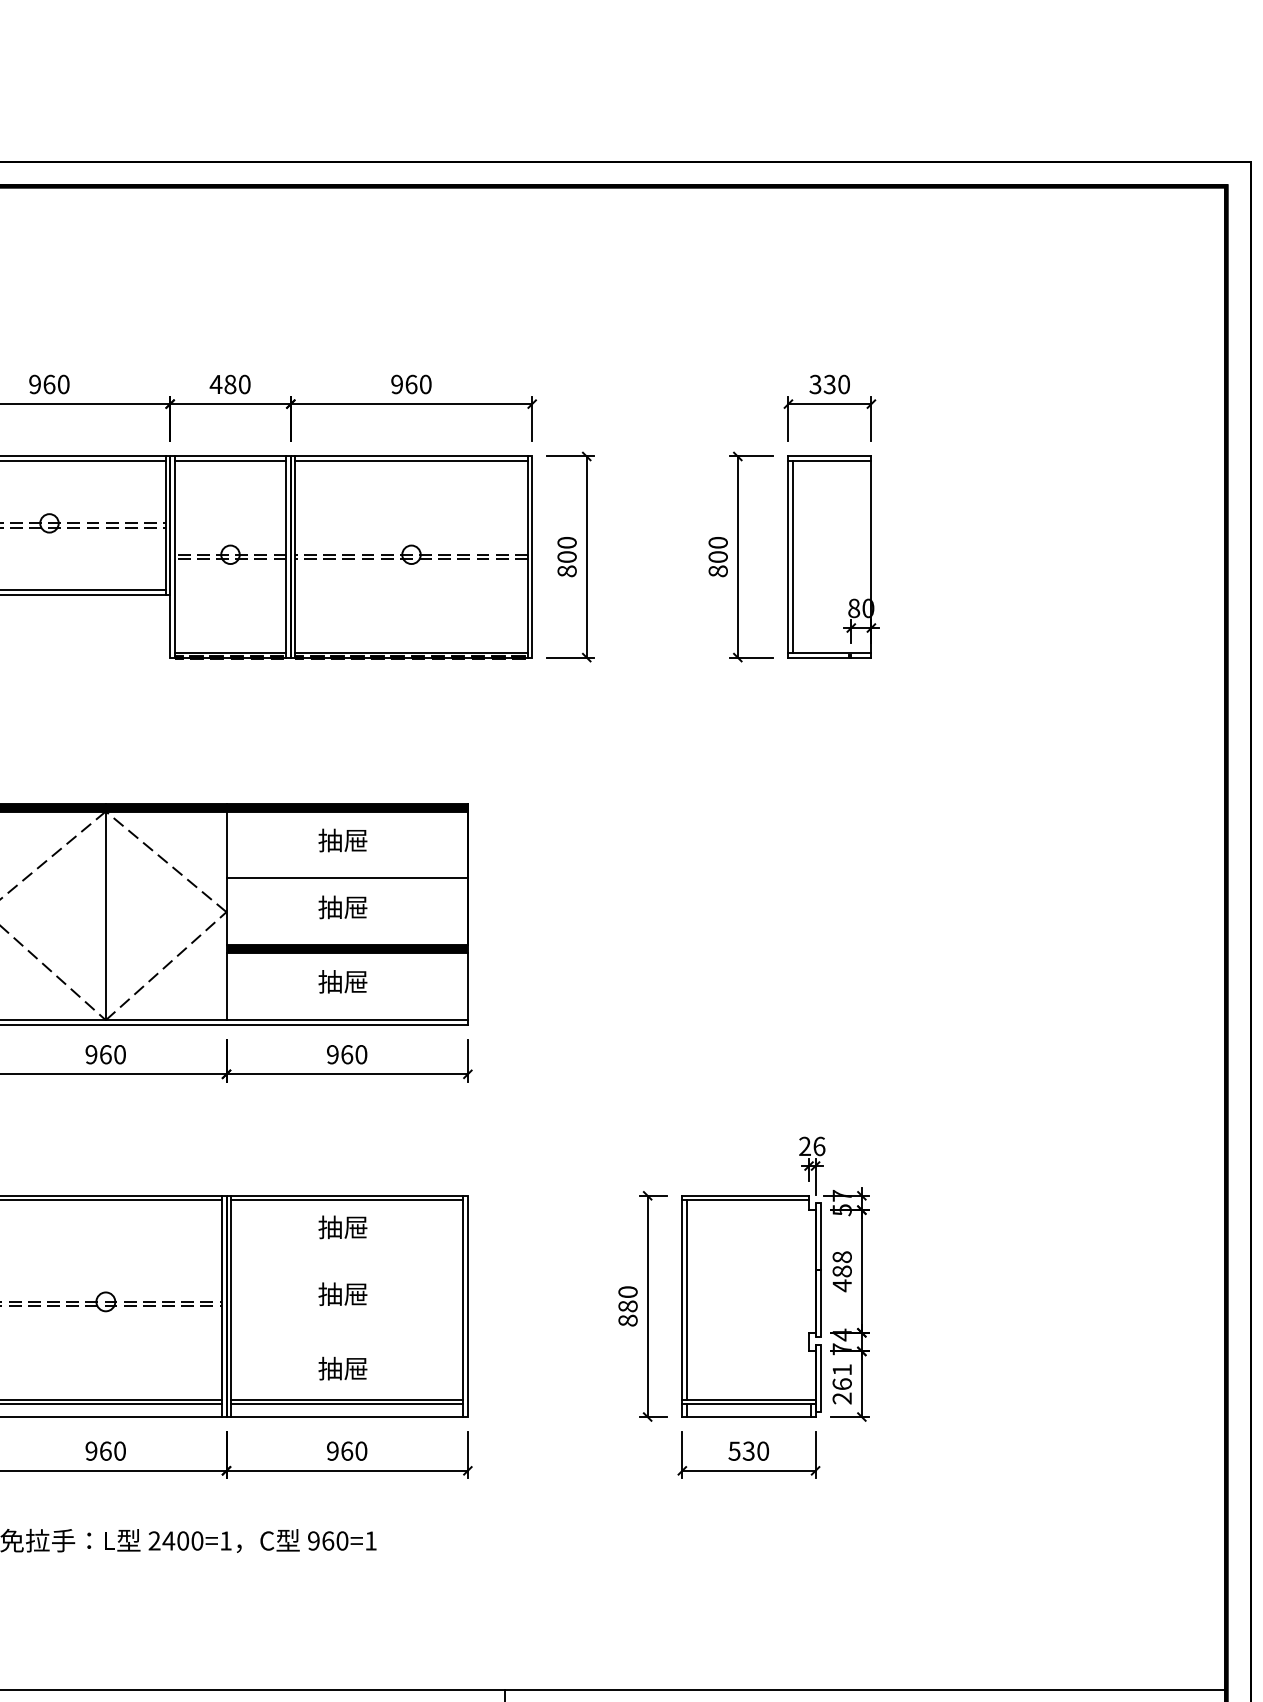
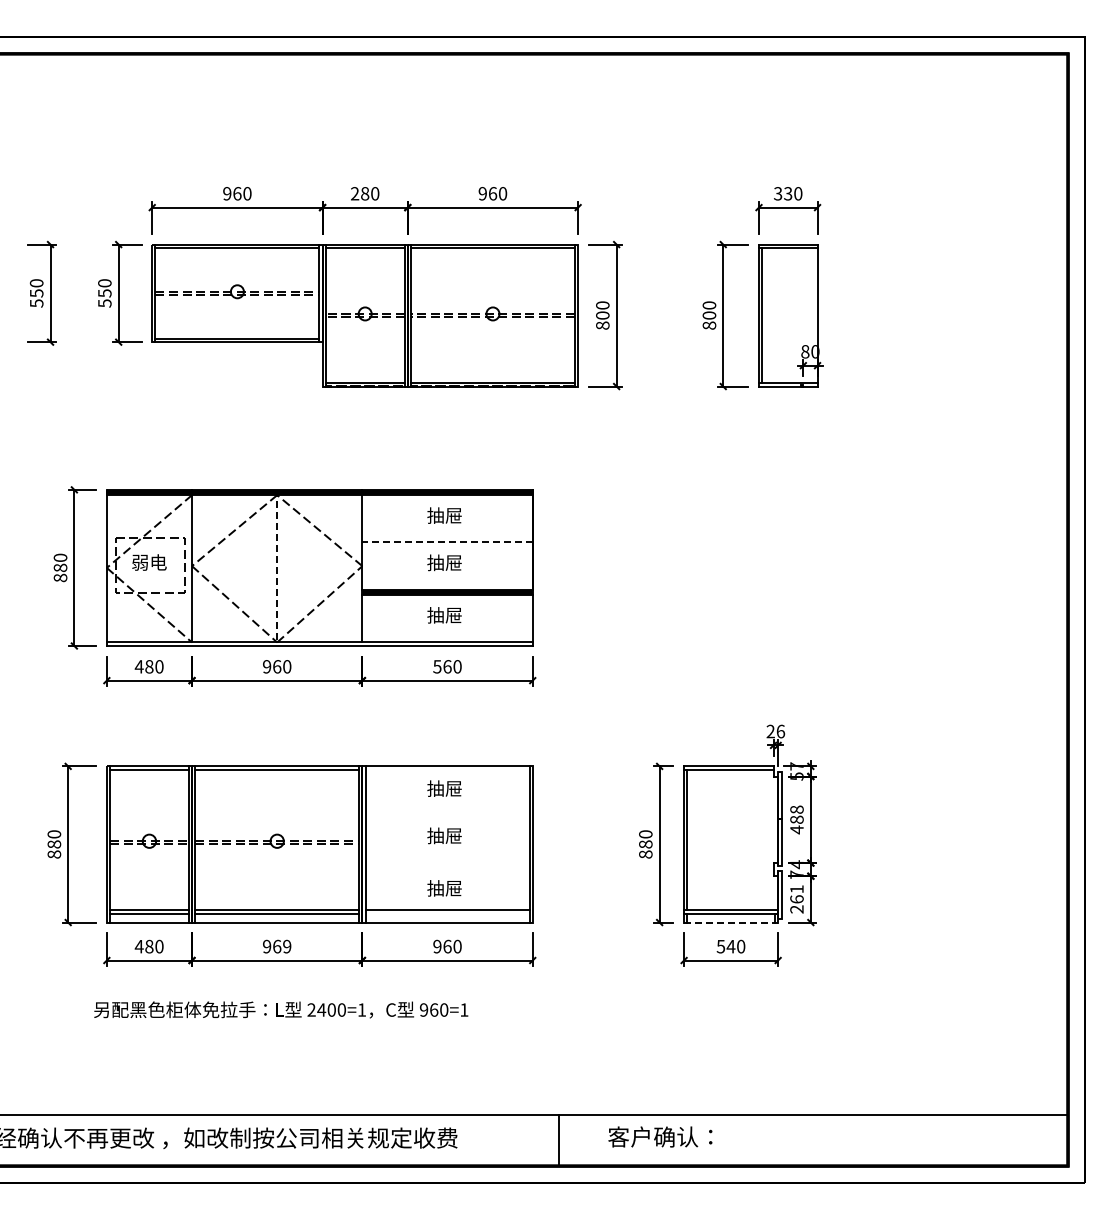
text: (215, 384) -> (354, 193), 480 -> 280
line: (347, 878) -> (447, 542), solid -> dashed
line: (106, 912) -> (277, 566), solid -> dashed
text: (332, 1054) -> (437, 666), 960 -> 560
line: (347, 1200) -> (447, 769), removed
line: (347, 1404) -> (447, 913), removed
line: (749, 1416) -> (731, 922), solid -> dashed
text: (120, 1450) -> (287, 946), 960 -> 969
text: (748, 1450) -> (730, 946), 530 -> 540

